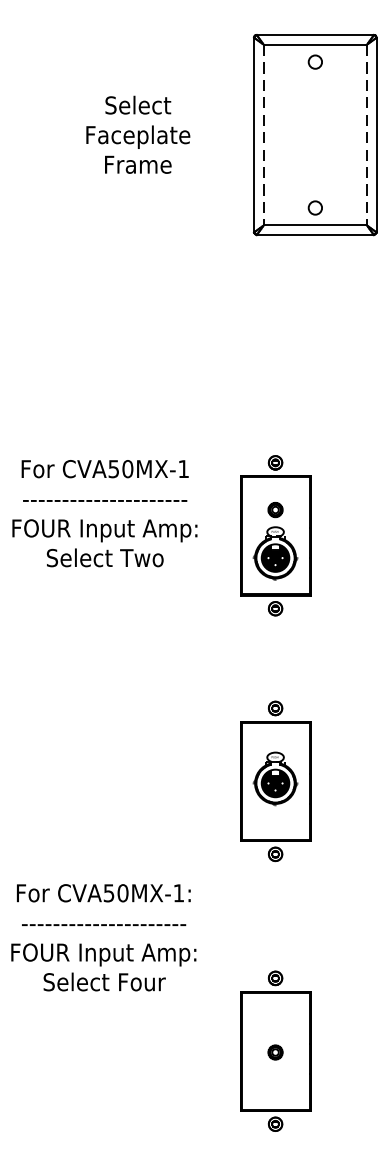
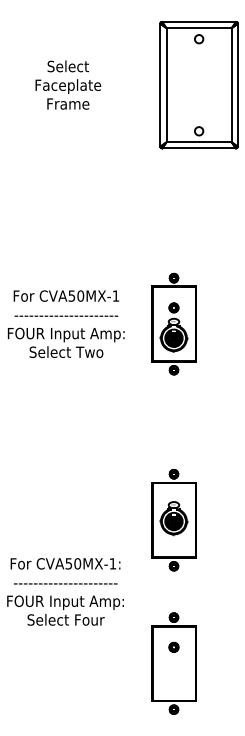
text: (138, 133) -> (68, 84), moved
line: (263, 135) -> (166, 85), dashed -> solid
line: (366, 135) -> (231, 85), dashed -> solid
part: (274, 534) -> (173, 323), moved
part: (274, 780) -> (173, 519), moved
part: (274, 1051) -> (173, 646), moved

